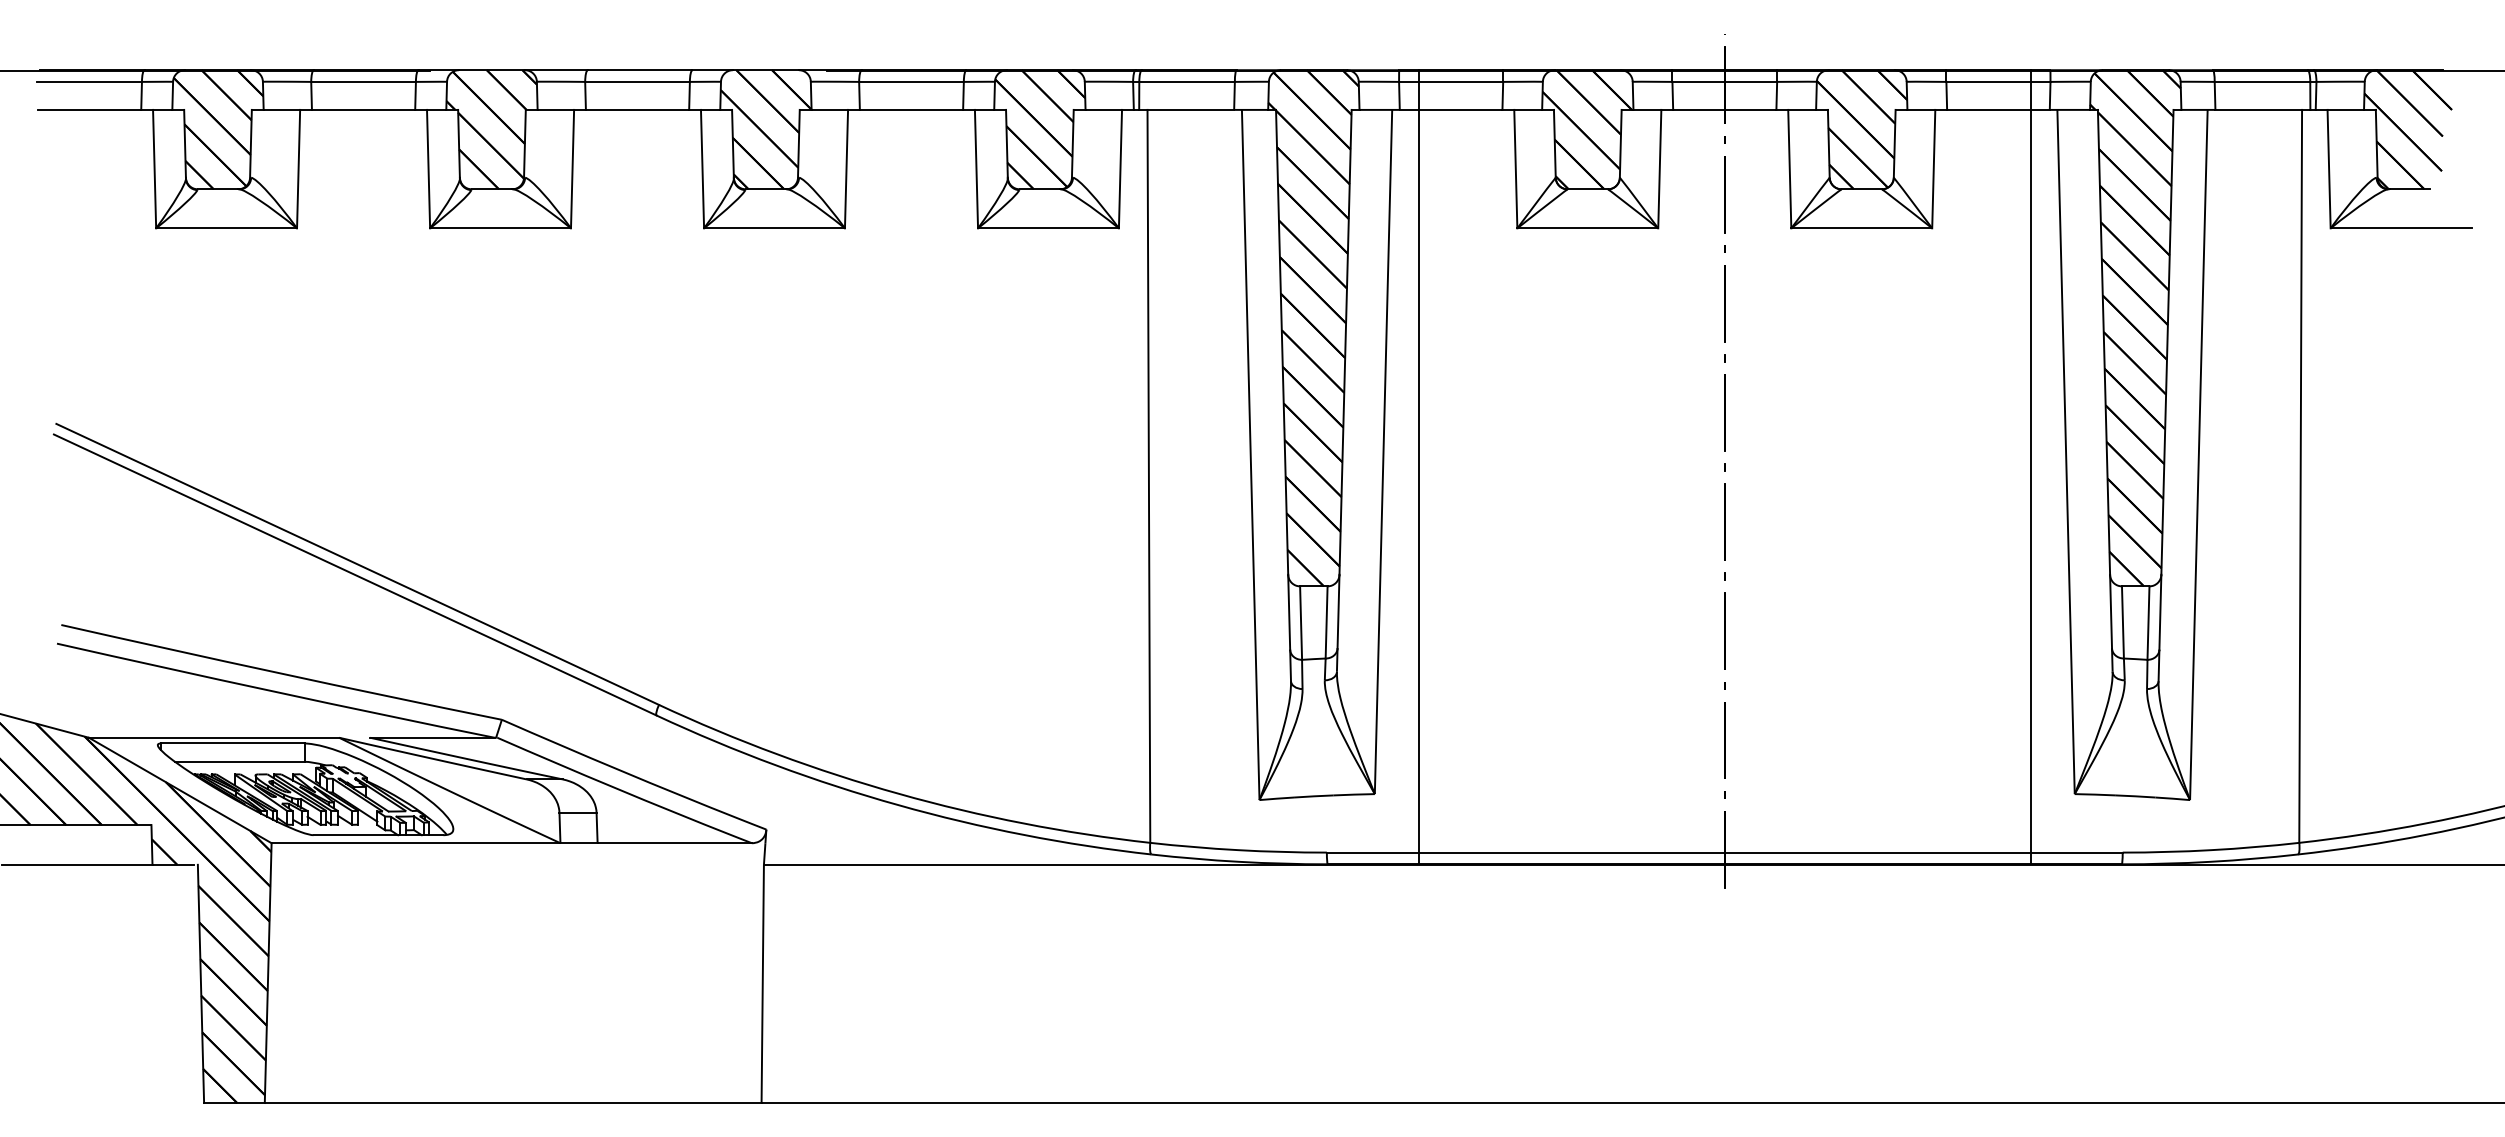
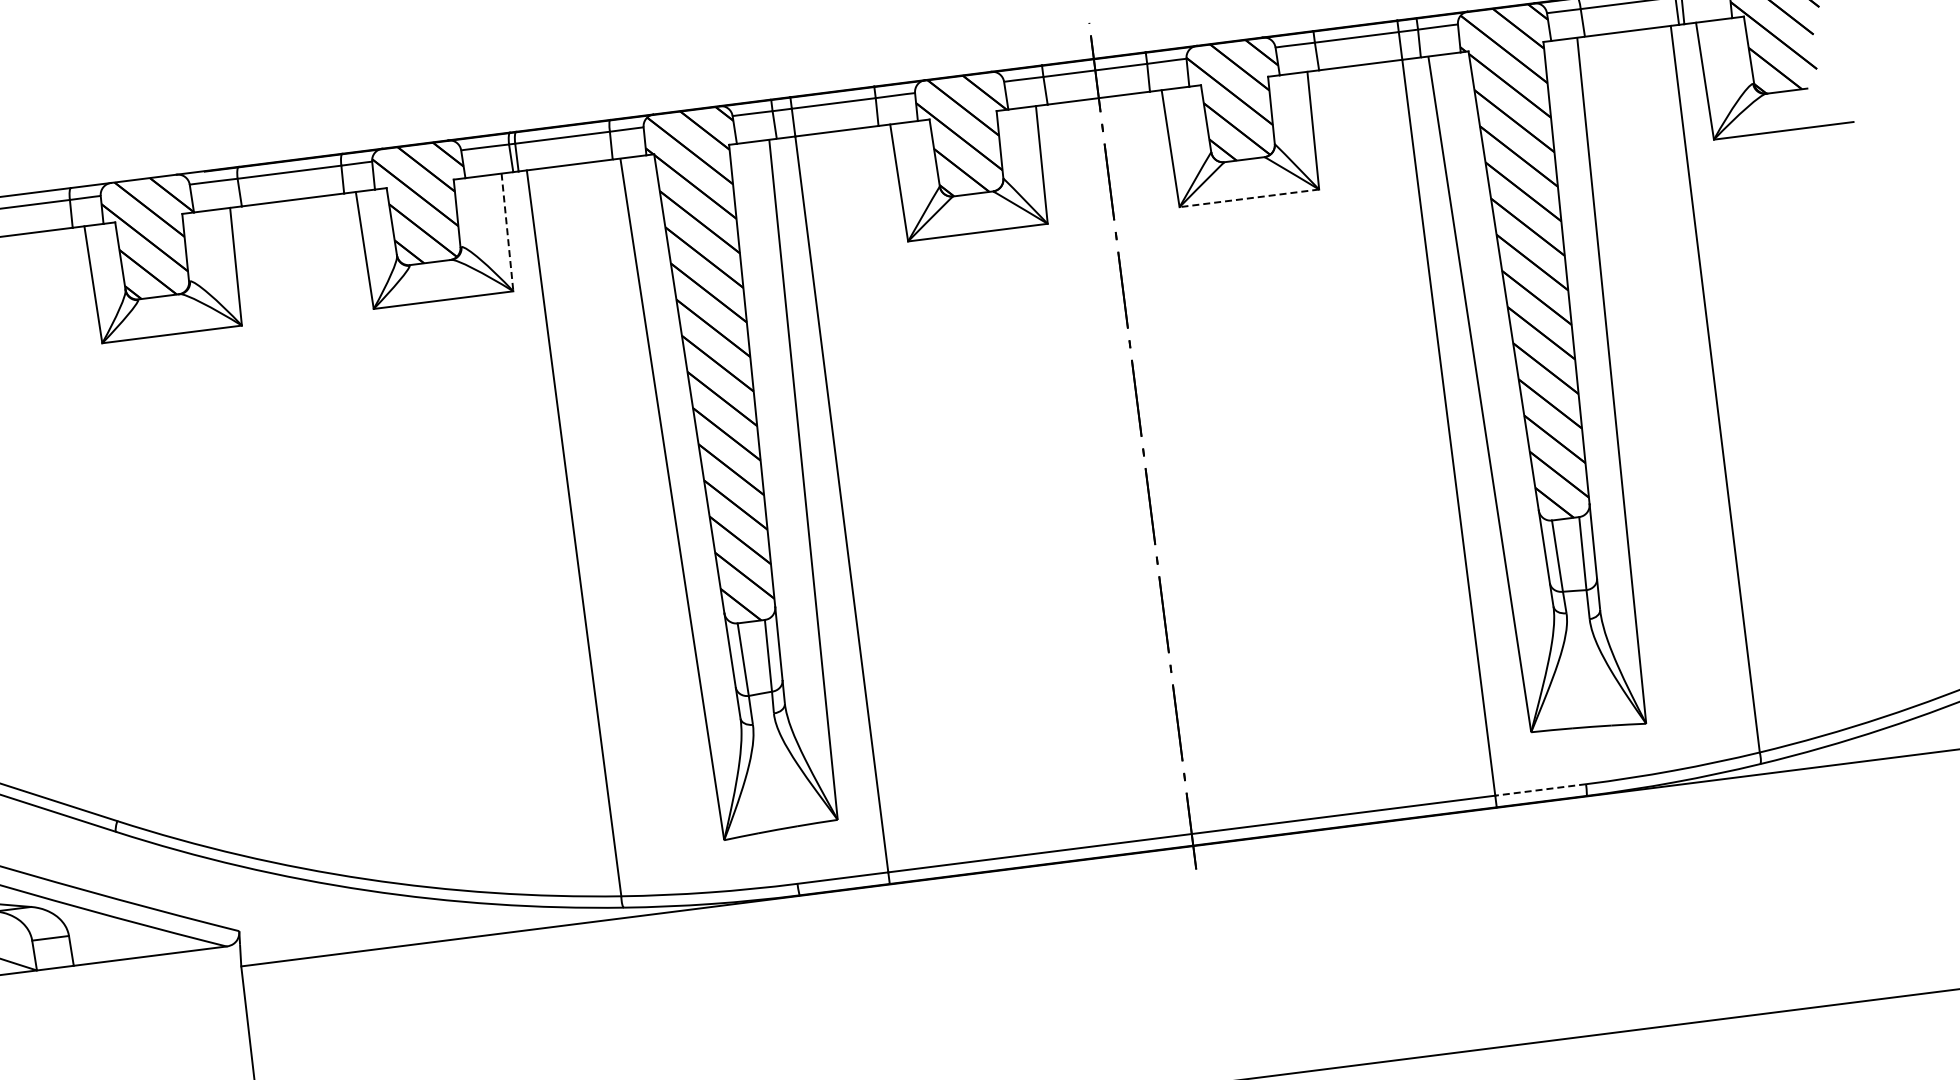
line: (1120, 169) -> (507, 232), solid -> dashed
line: (1861, 228) -> (1249, 198), solid -> dashed
line: (2076, 852) -> (1540, 789), solid -> dashed

